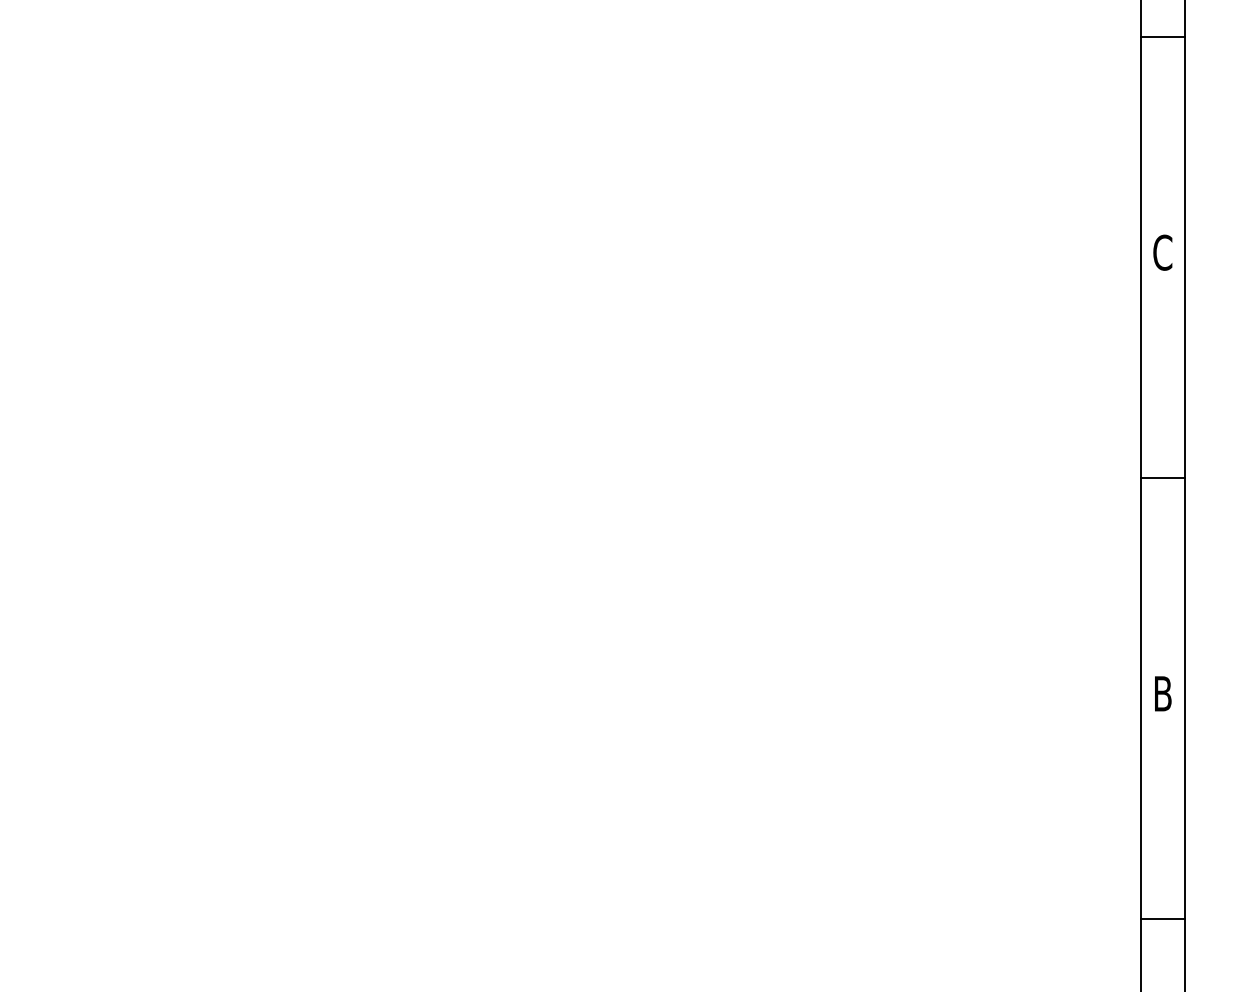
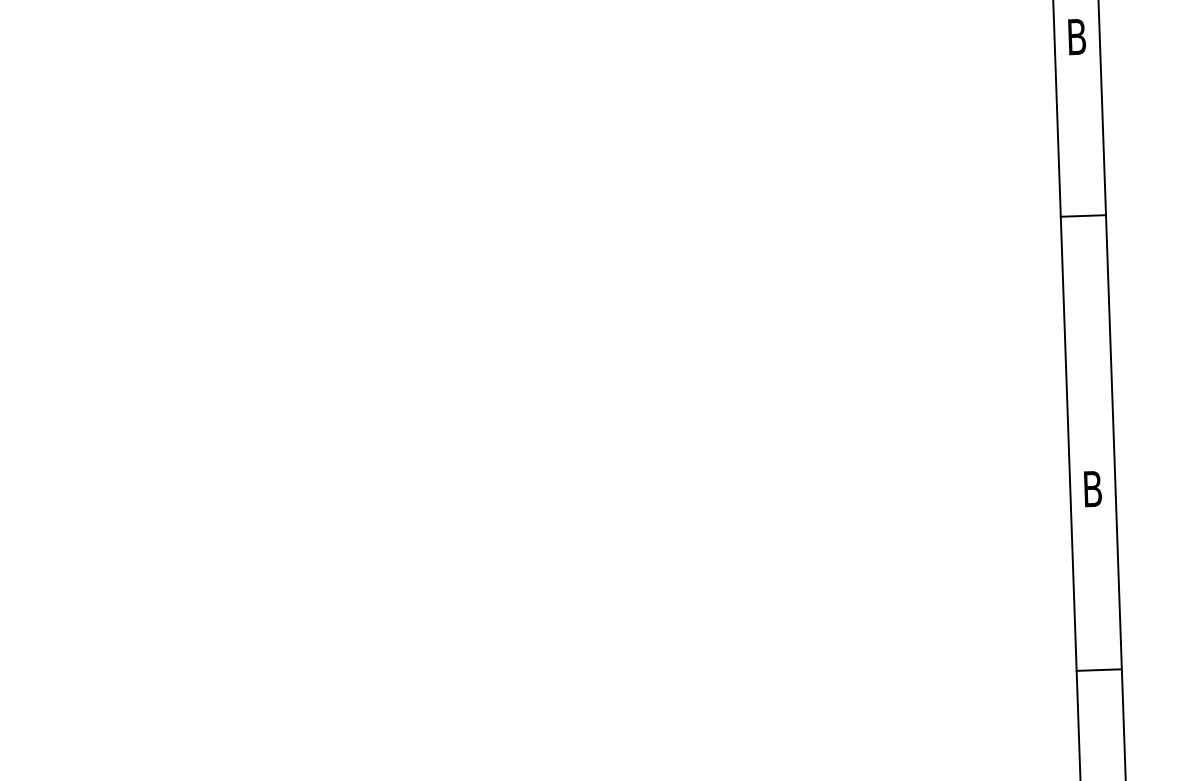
text: (1162, 252) -> (1076, 36), C -> B
line: (1163, 478) -> (1083, 216), moved
line: (1163, 919) -> (1099, 670), moved

